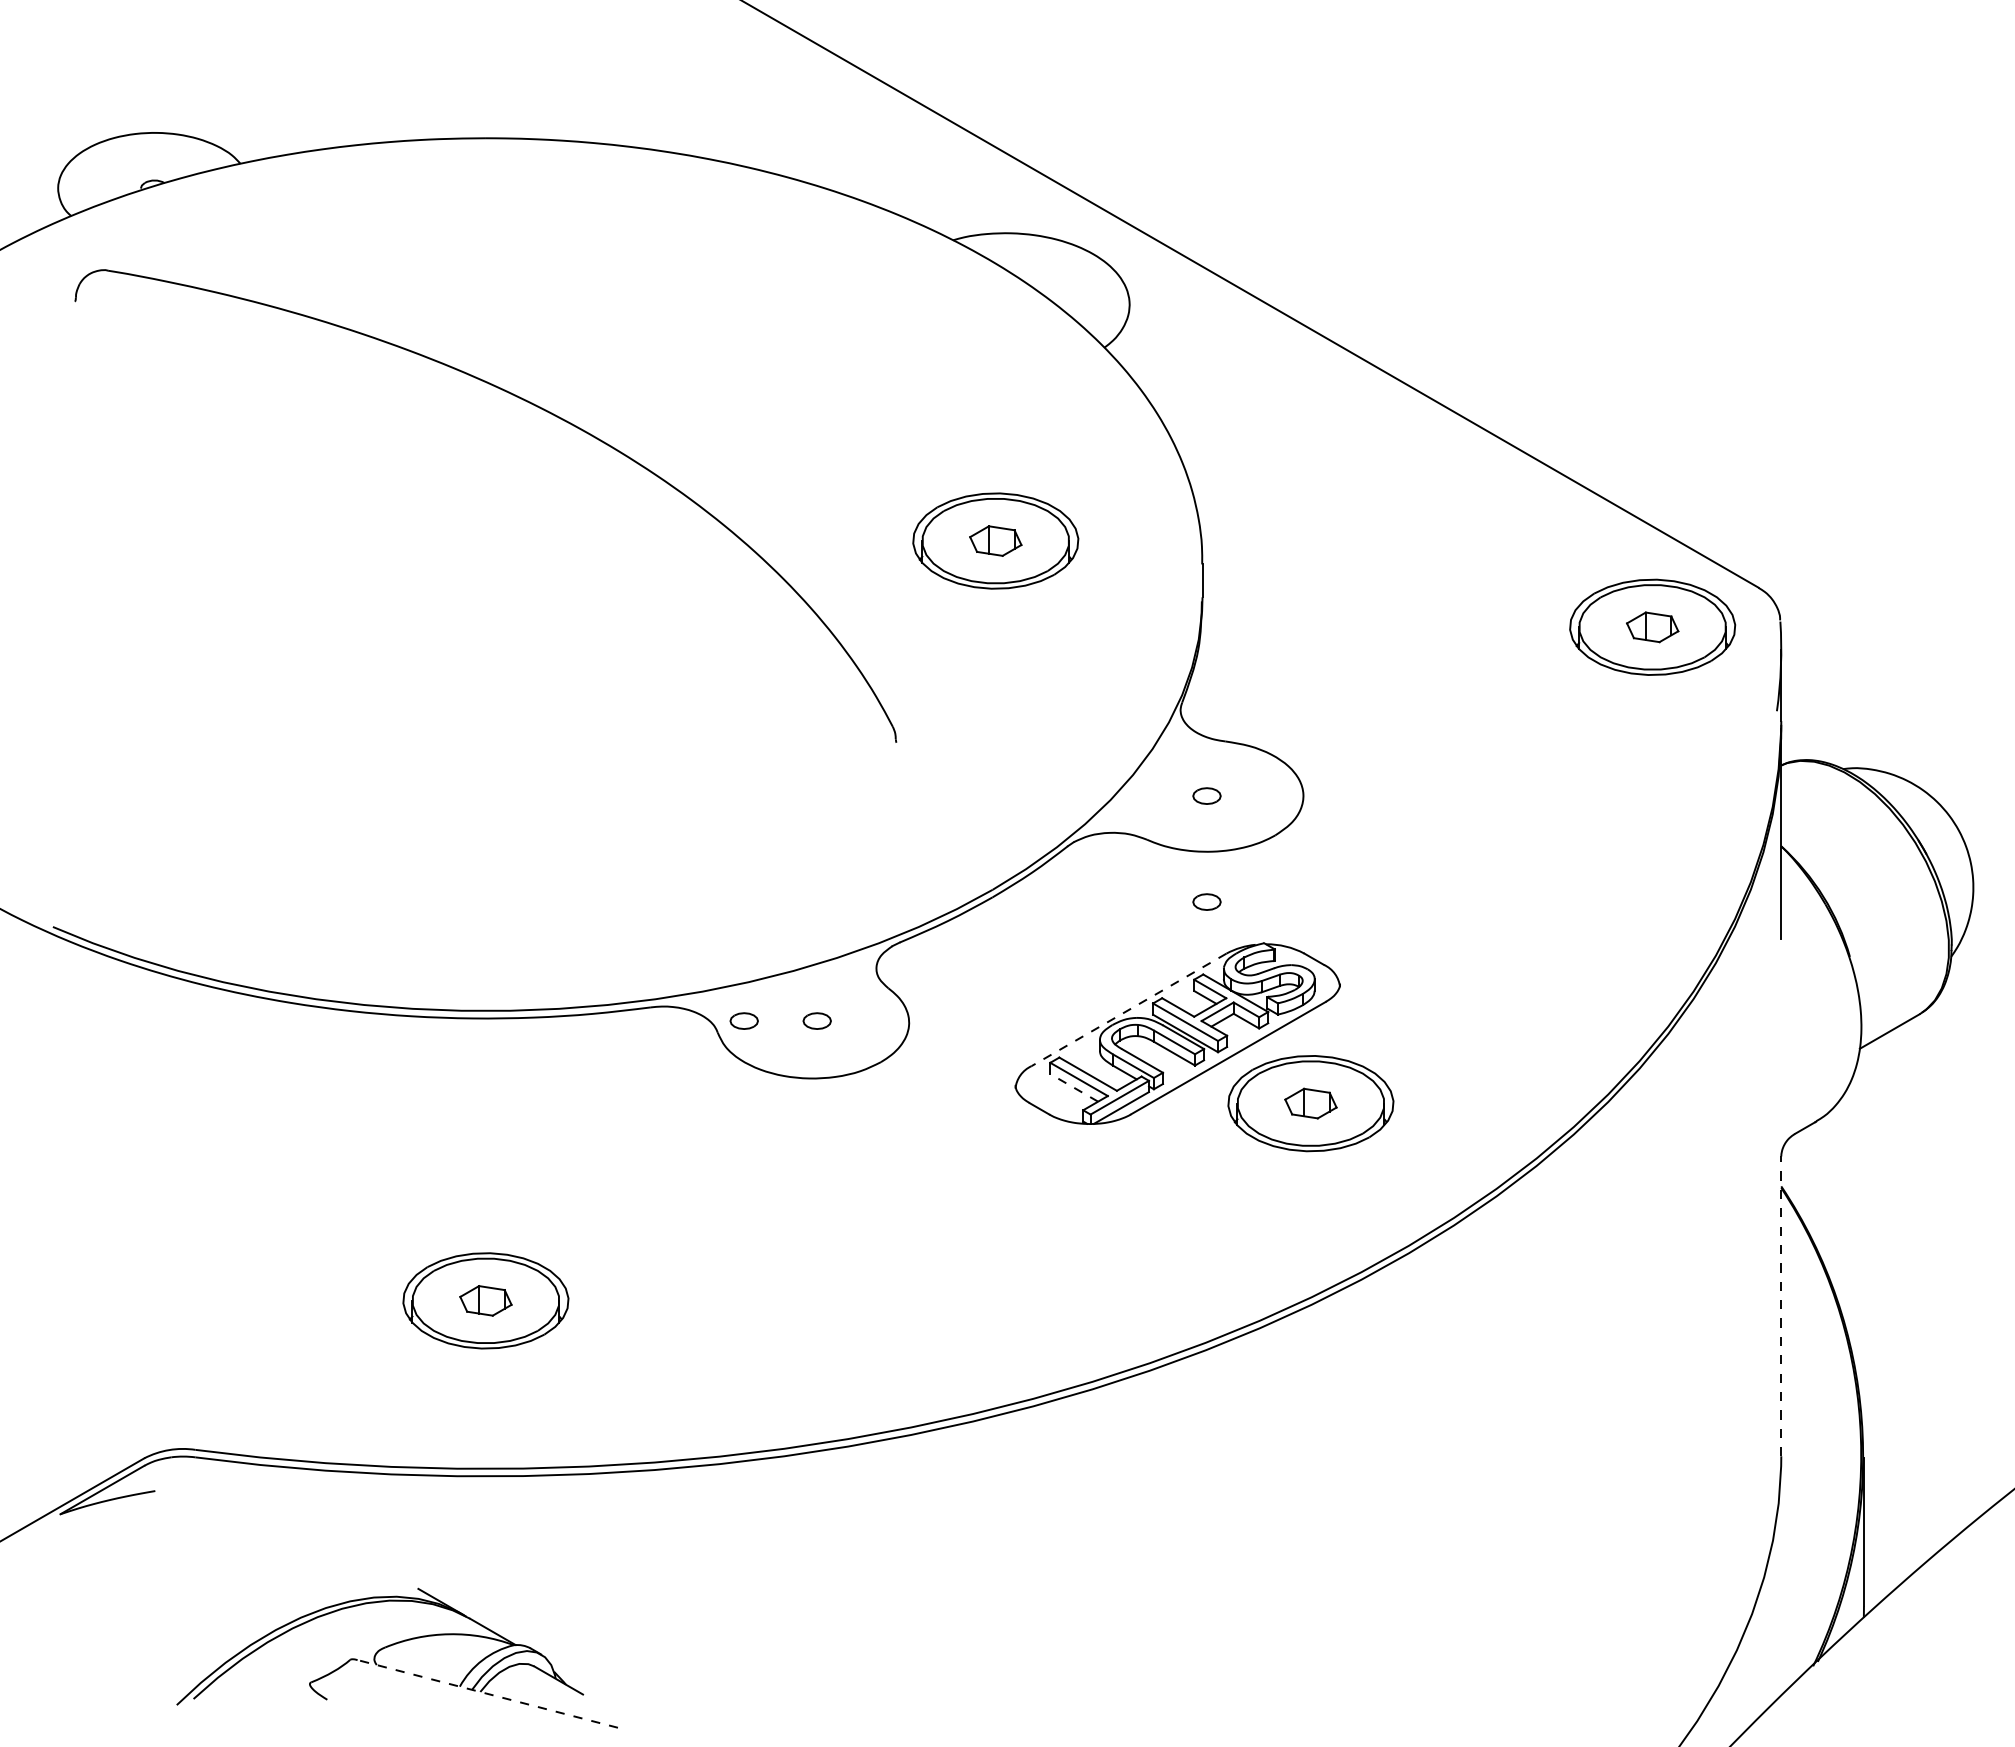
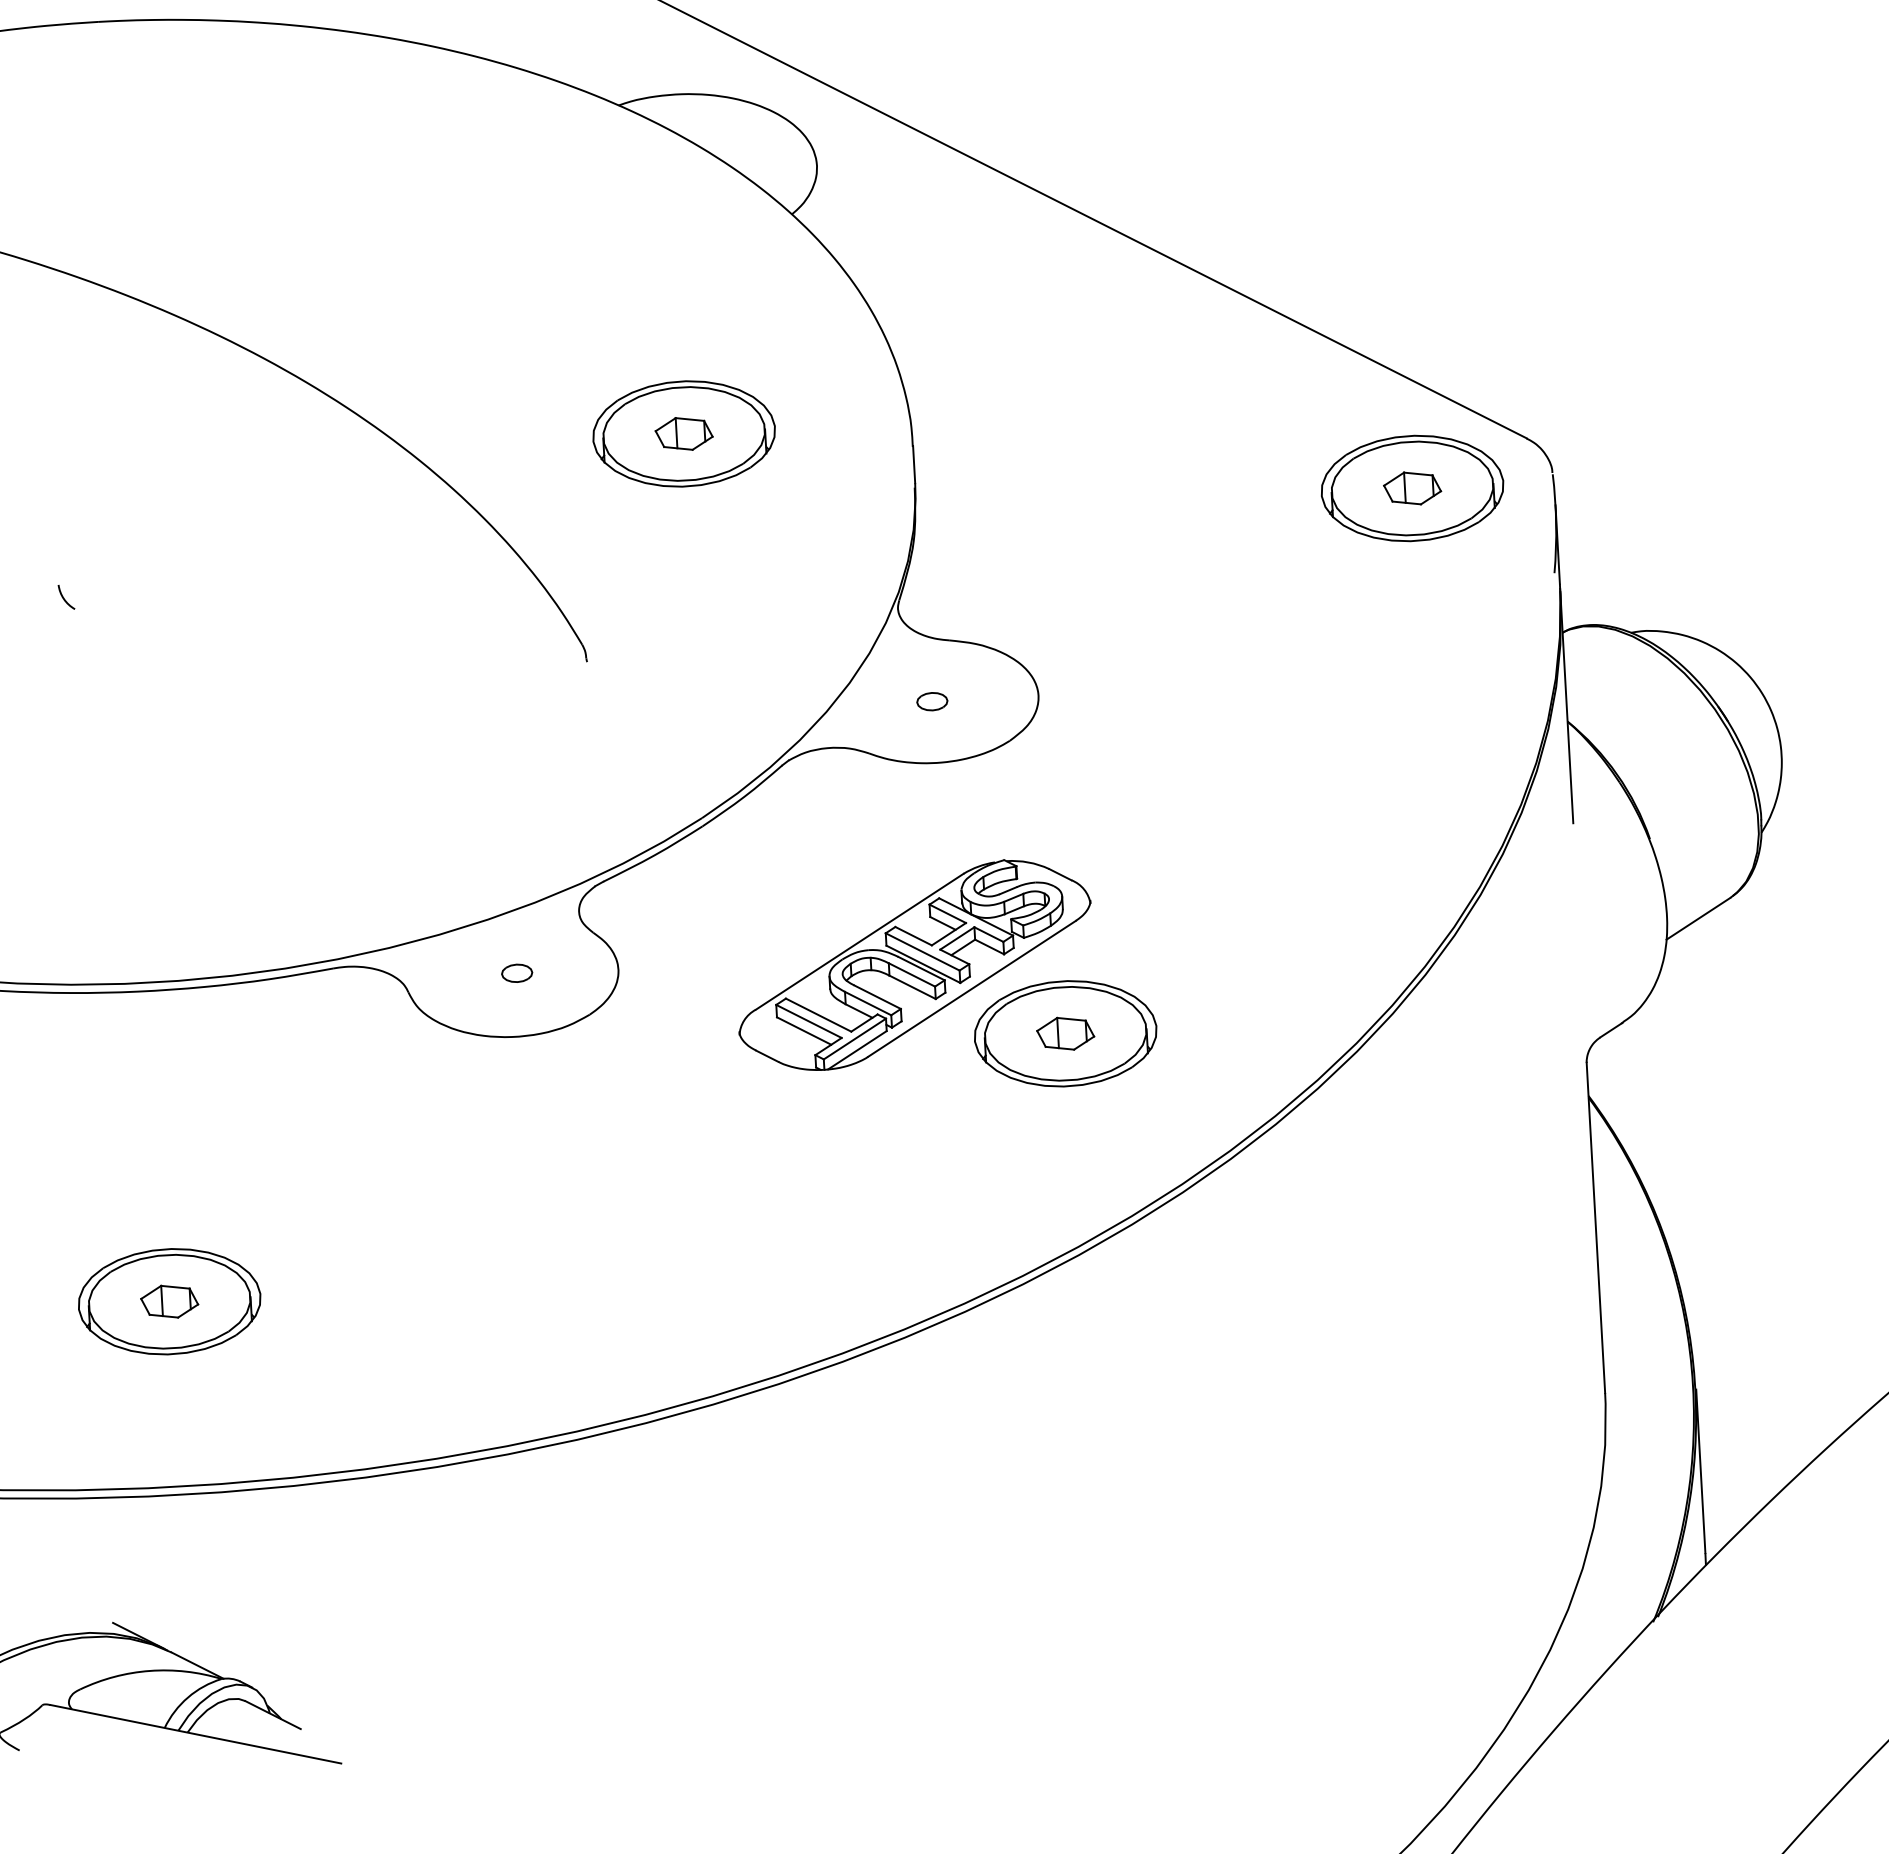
arc: (426, 658) -> (64, 598), added
part: (1206, 901) -> (938, 817), removed
line: (1129, 1009) -> (860, 941), dashed -> solid
part: (743, 1020) -> (435, 977), removed
line: (1074, 1087) -> (804, 1030), dashed -> solid
line: (1781, 1305) -> (1596, 1227), dashed -> solid
line: (487, 1693) -> (195, 1733), dashed -> solid

